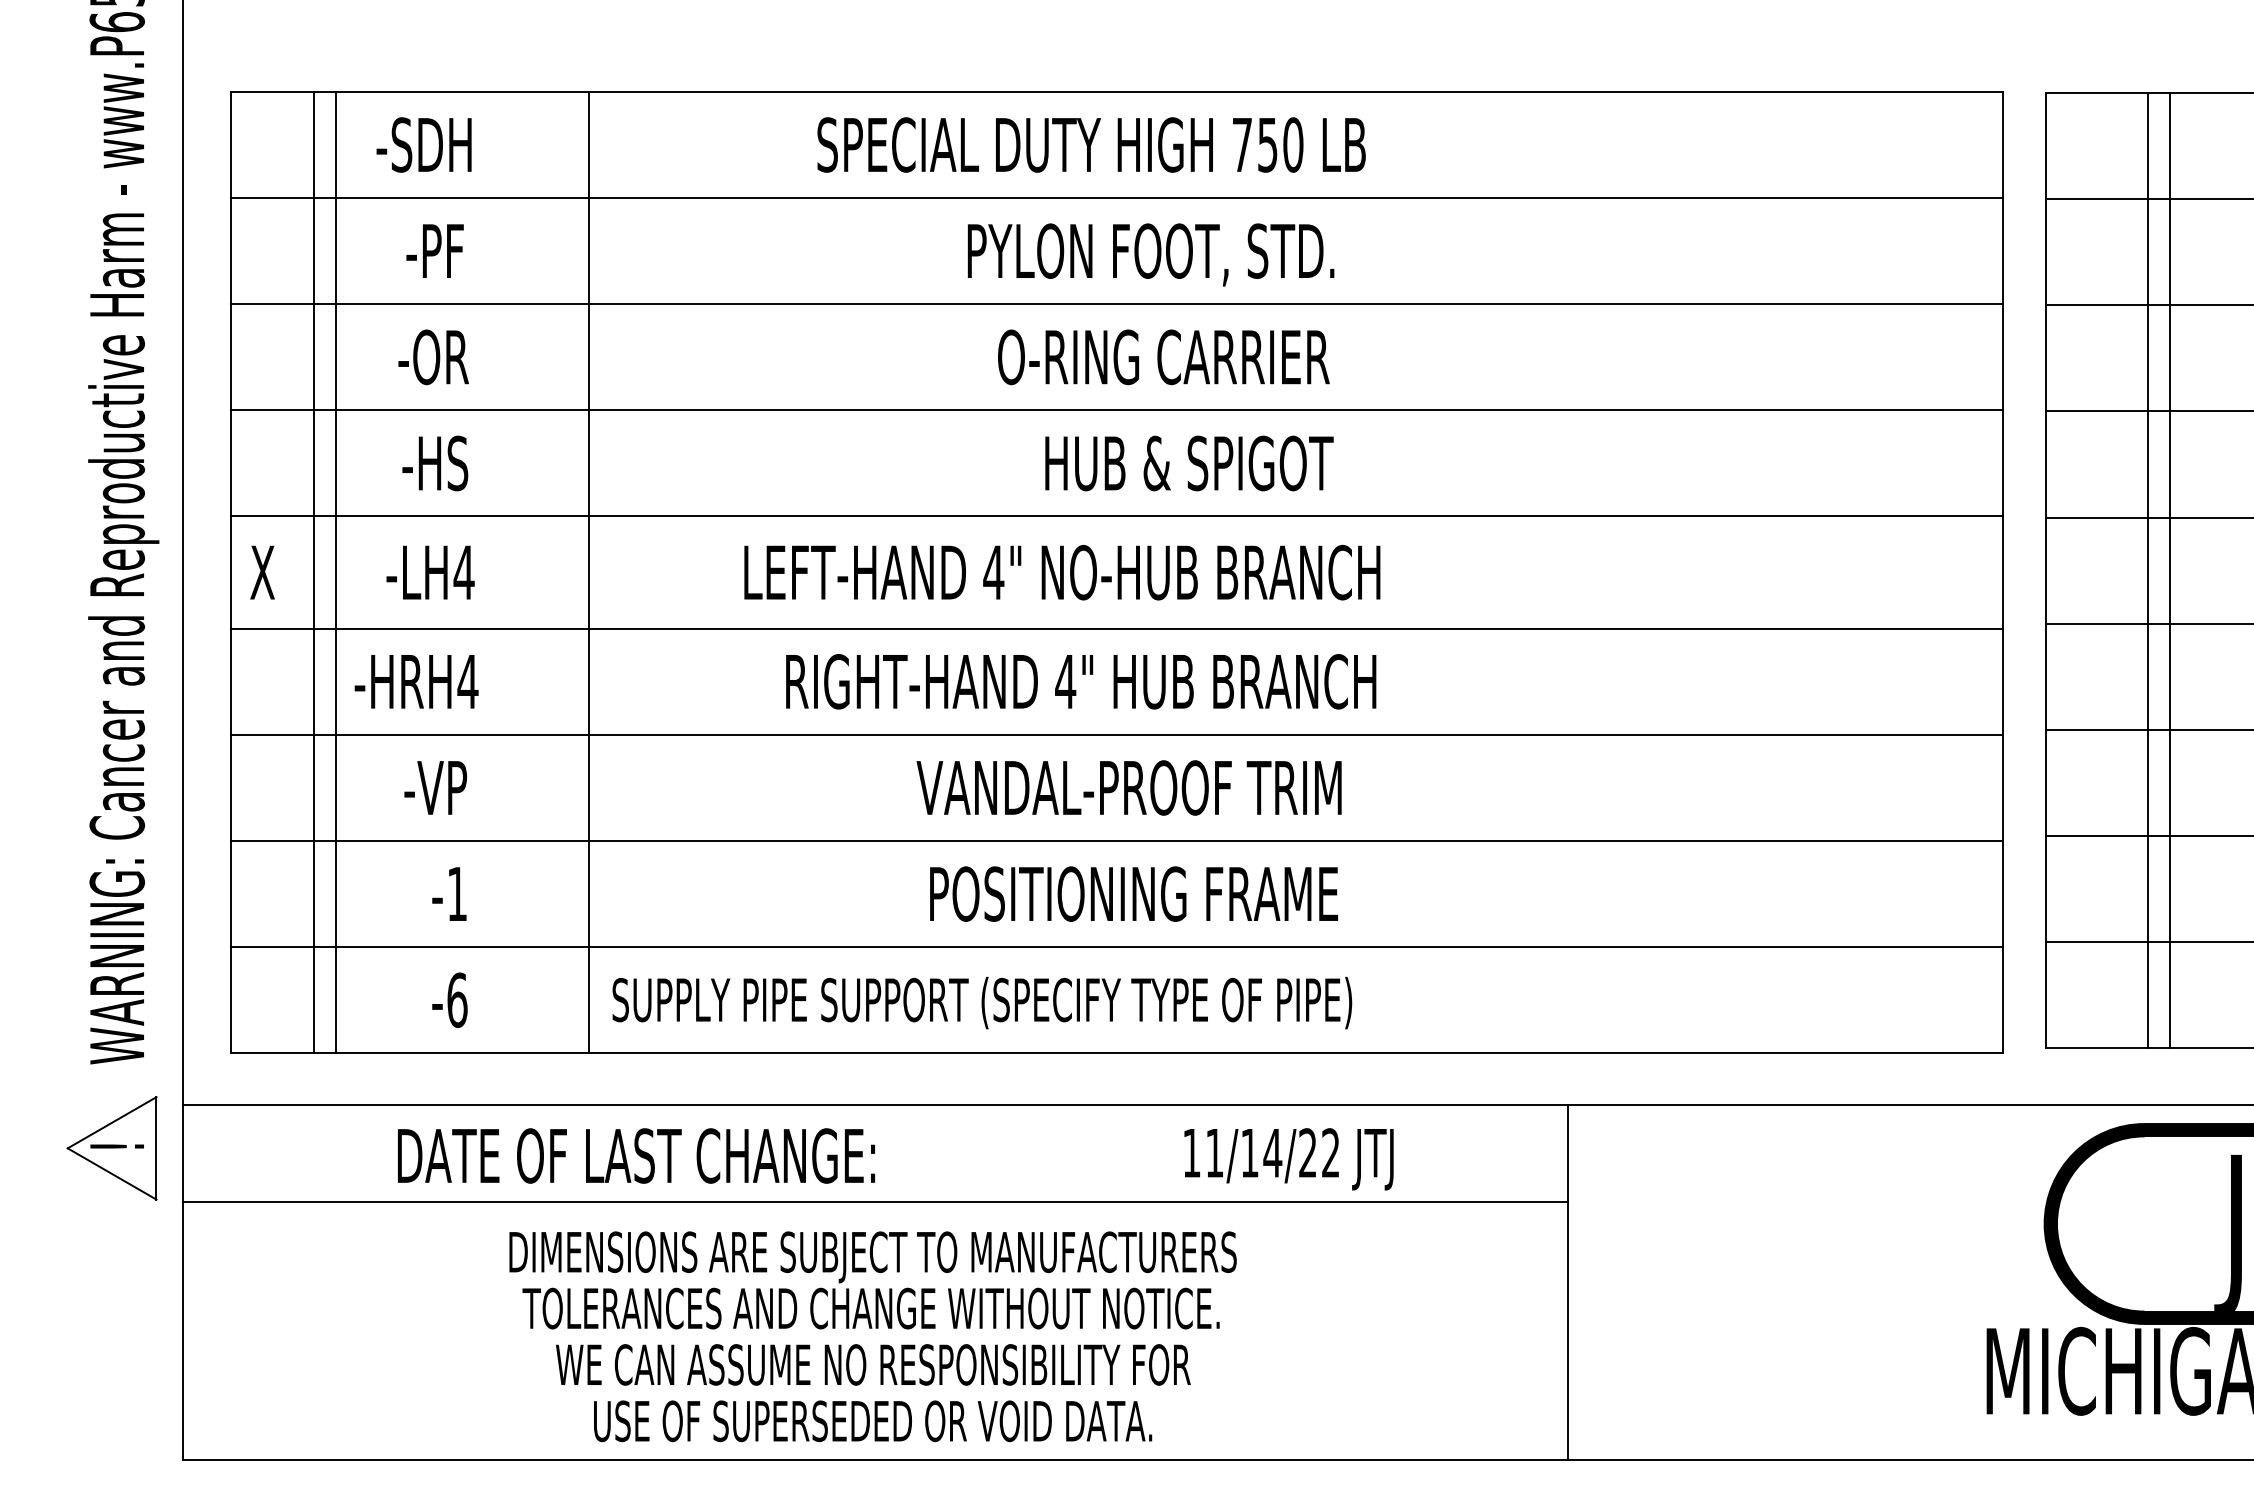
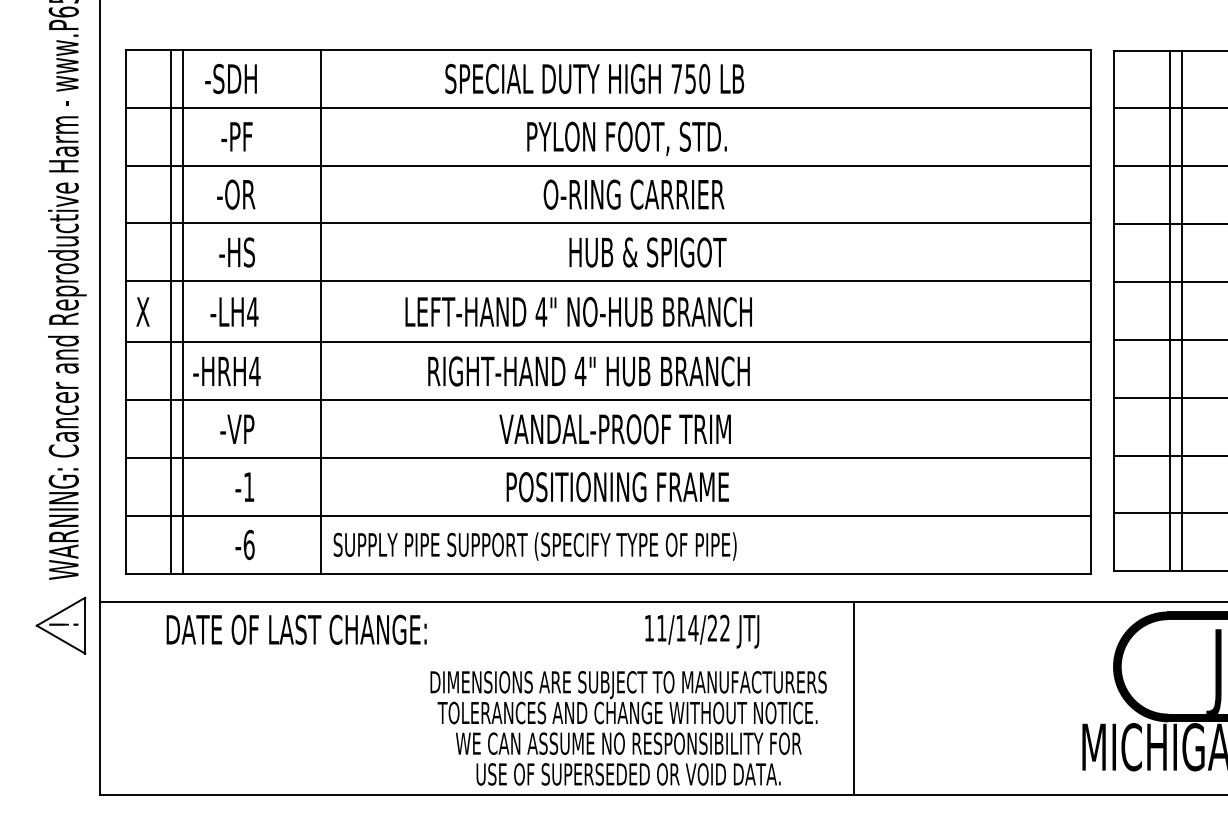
text: (636, 1155) -> (296, 629), moved
line: (874, 1201) -> (476, 654), removed
text: (872, 1337) -> (628, 728), moved

